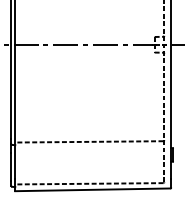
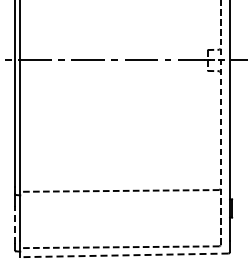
line: (11, 166) -> (15, 224), solid -> dashed
line: (92, 189) -> (123, 255), solid -> dashed

